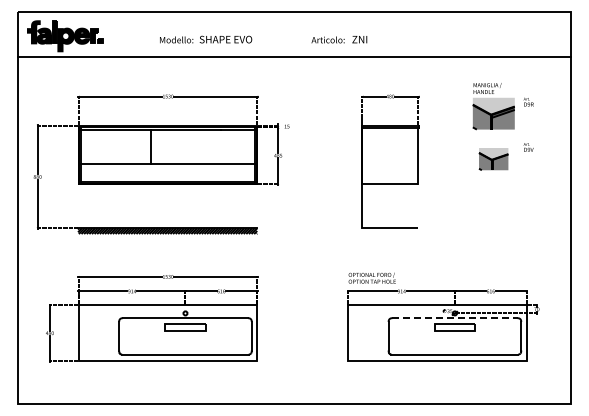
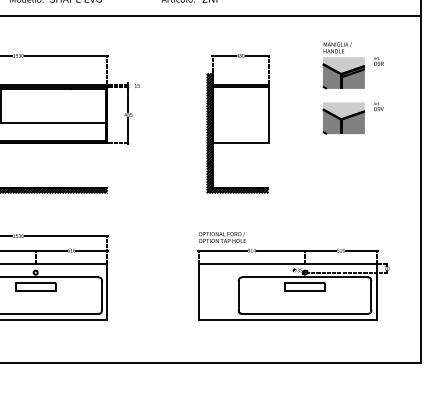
part: (493, 159) -> (343, 118), size x1.43
hatch: (387, 174) -> (237, 133), added
line: (454, 318) -> (304, 277), dashed -> solid

